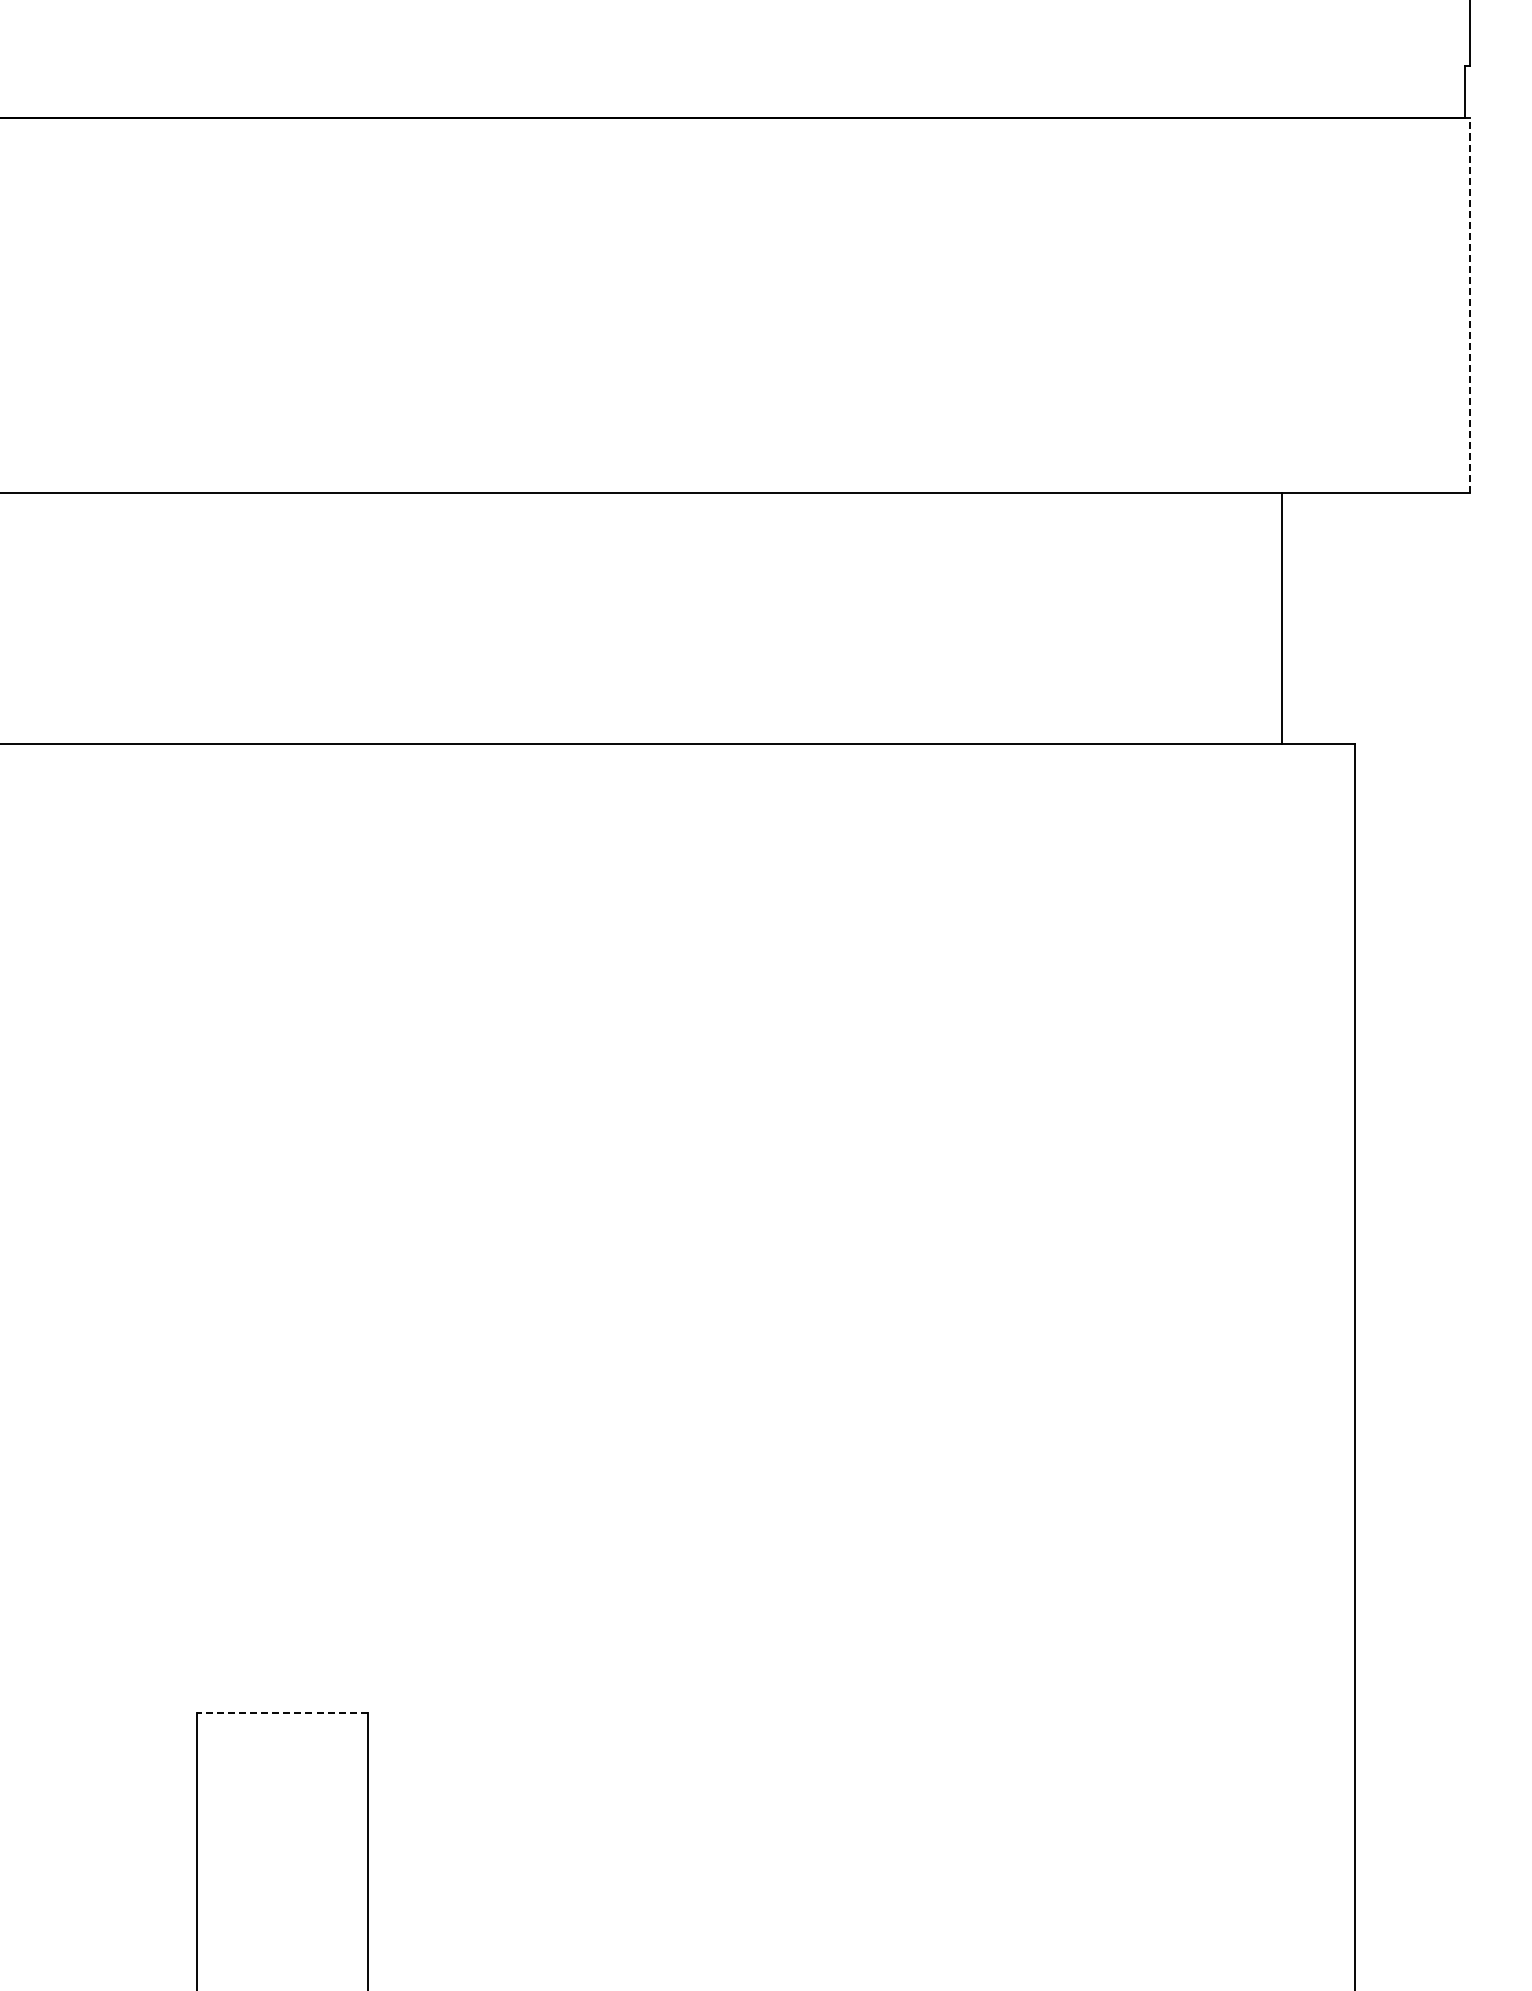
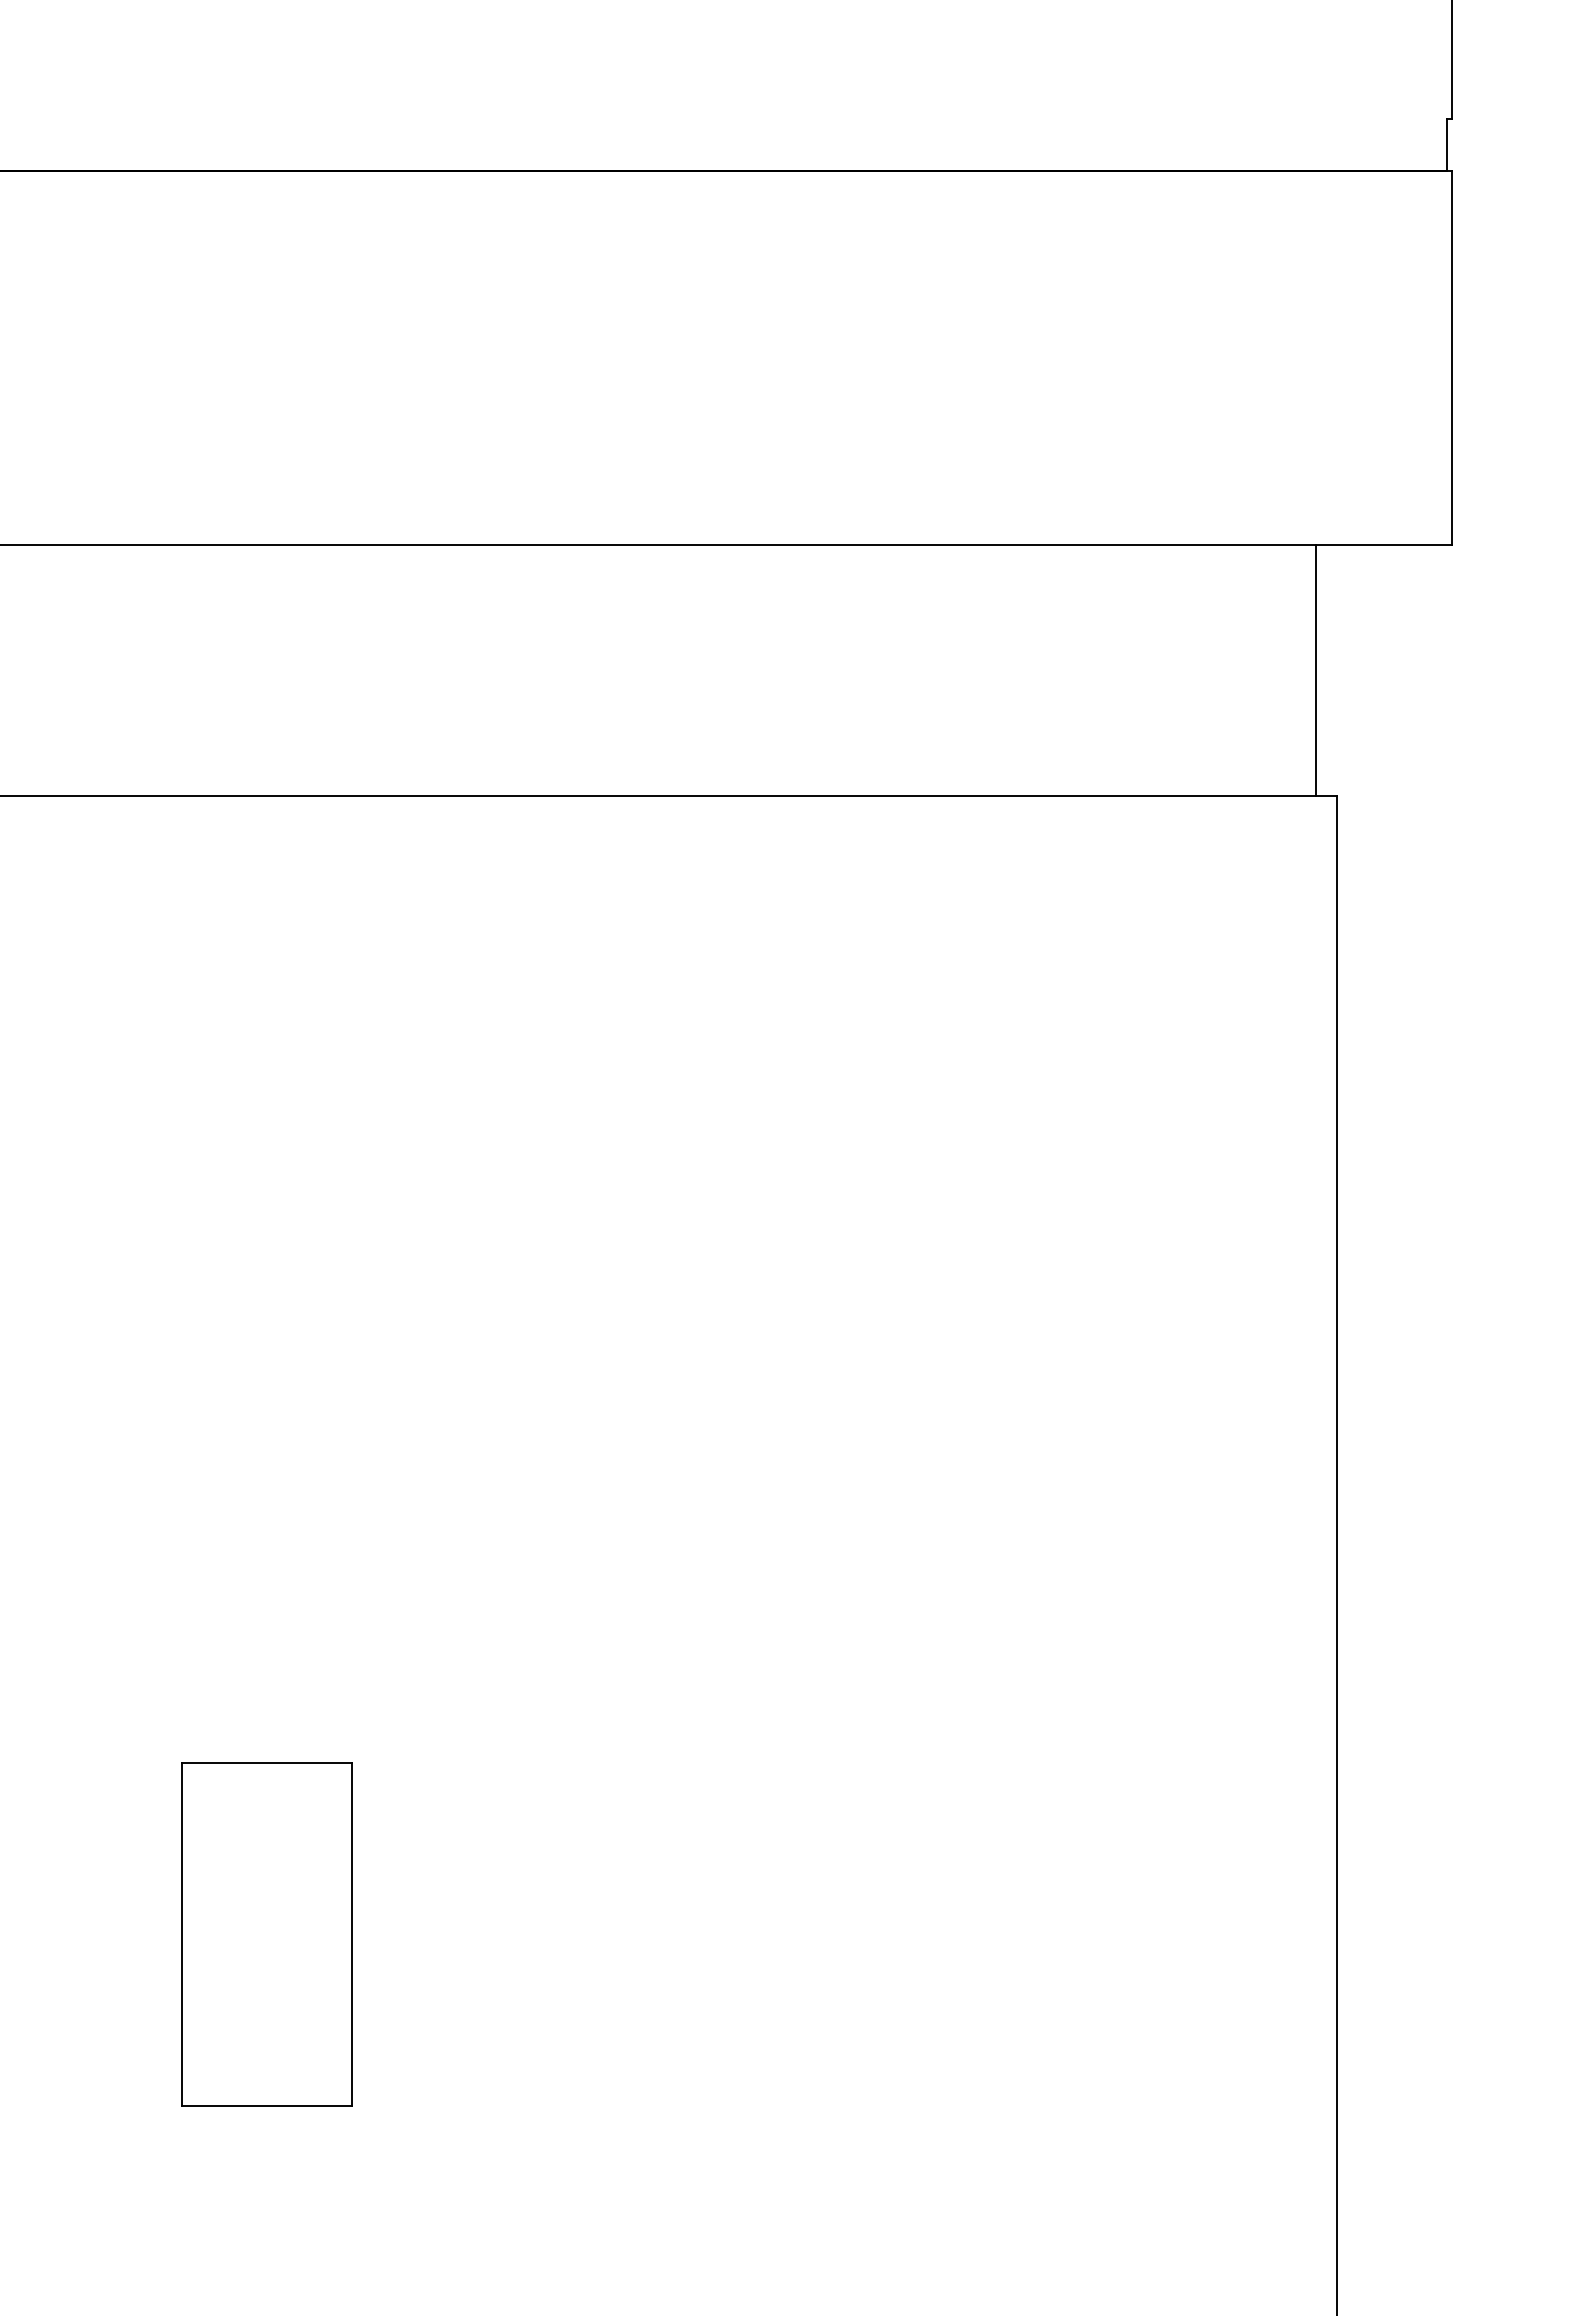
line: (1469, 304) -> (1451, 357), dashed -> solid
line: (1281, 618) -> (1315, 670), moved
line: (281, 1712) -> (266, 1762), dashed -> solid

